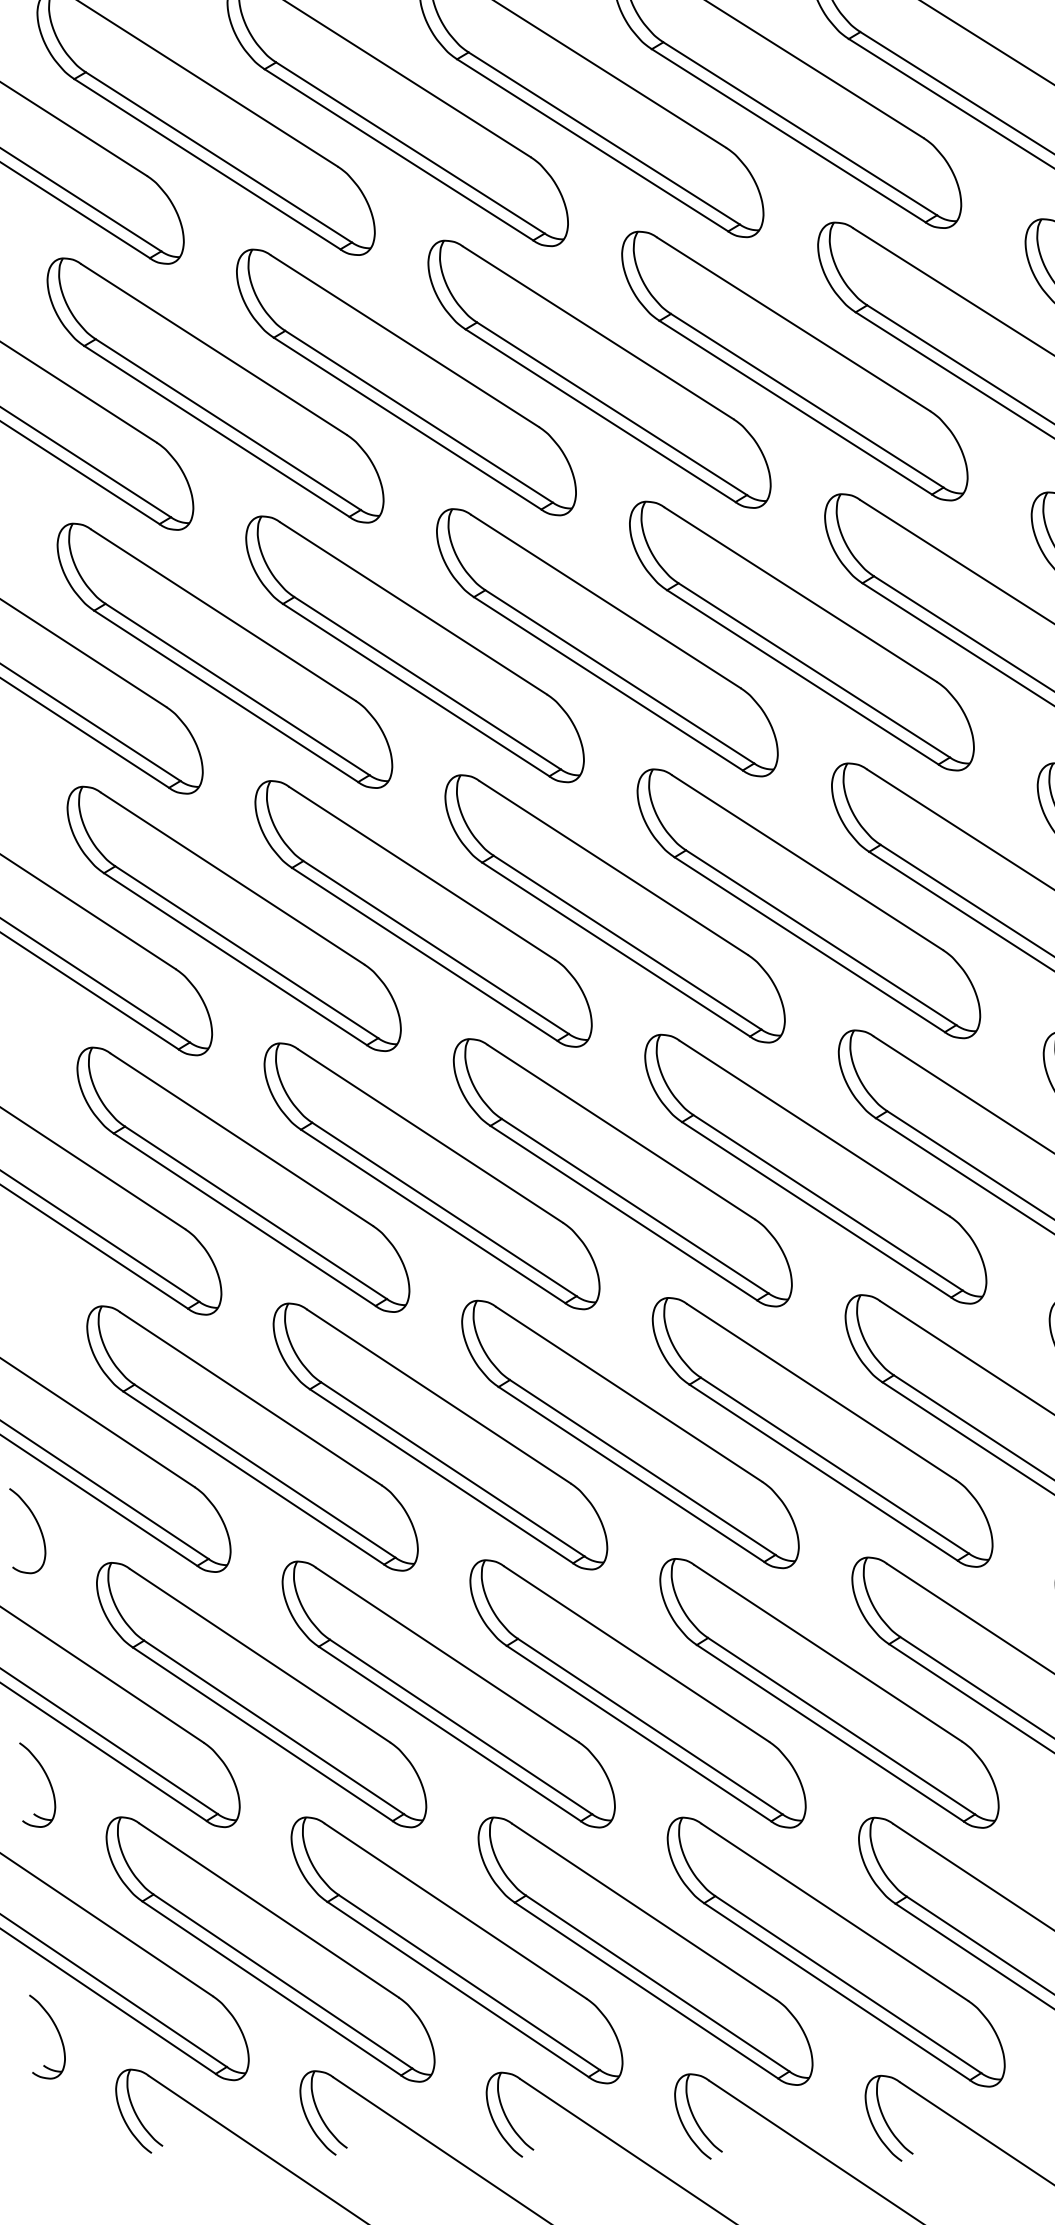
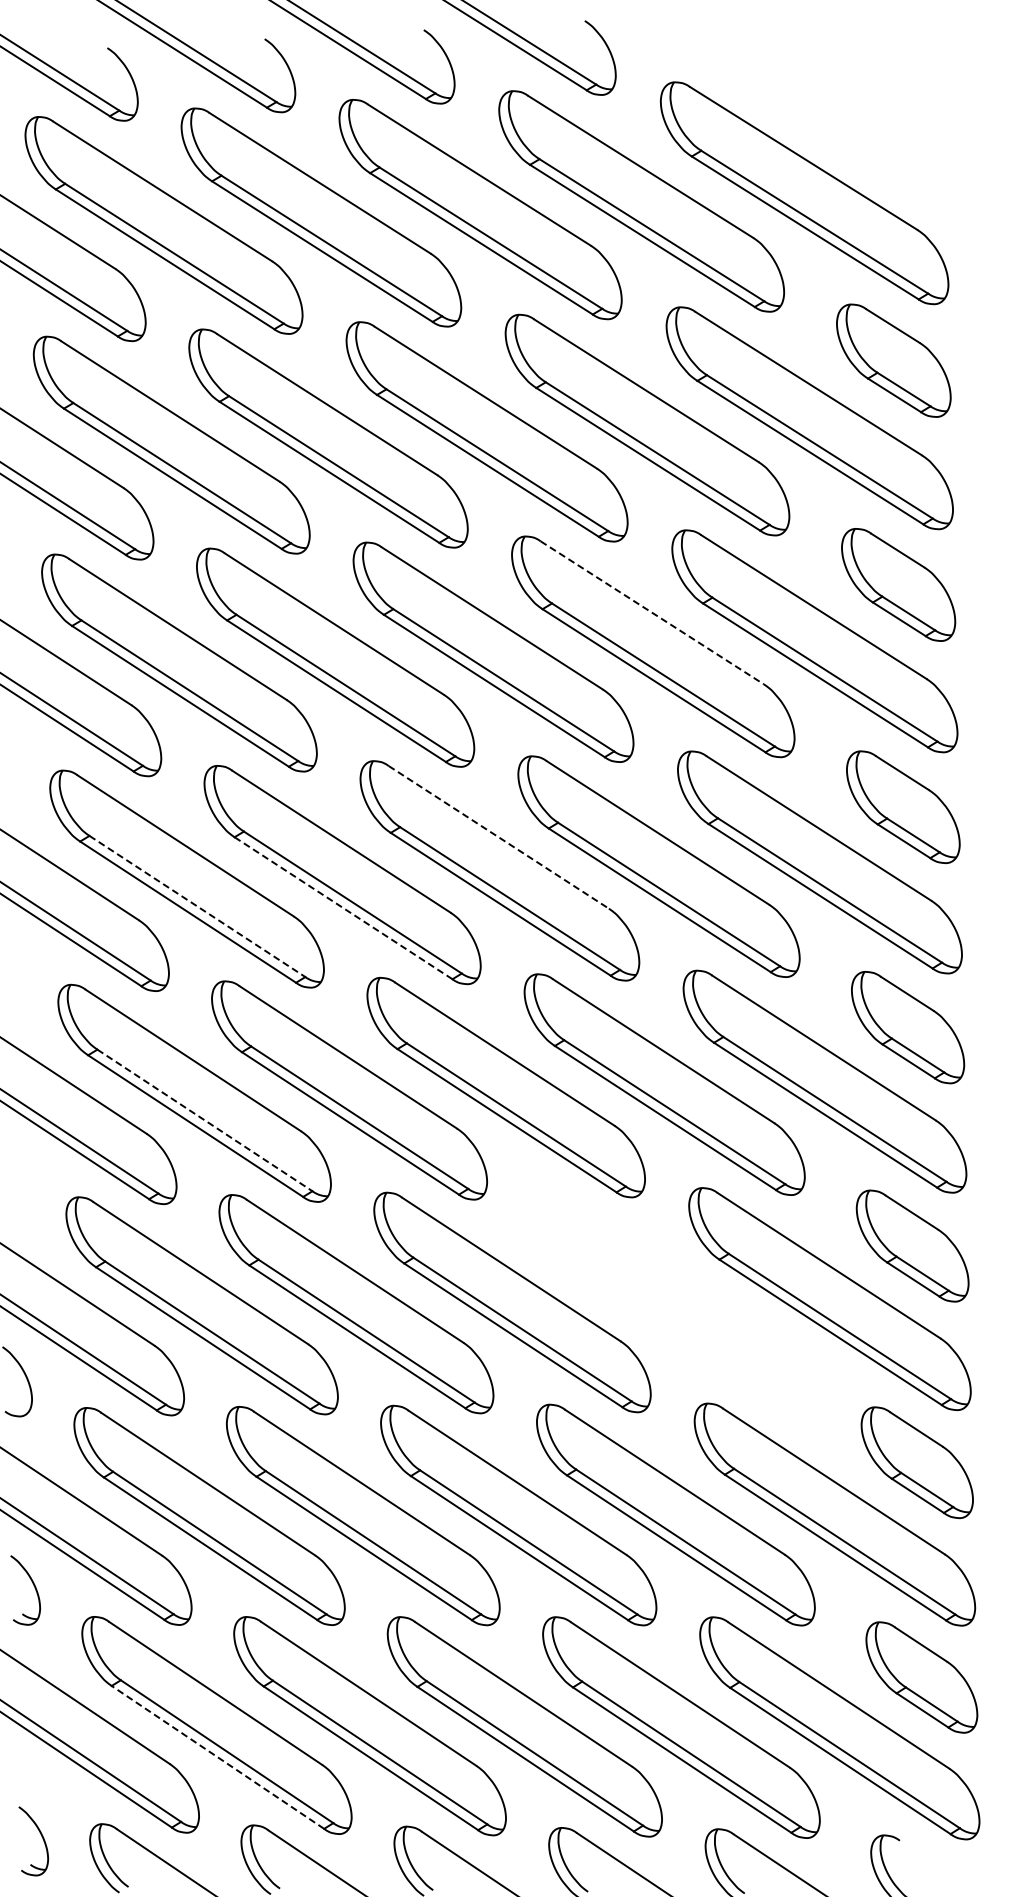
line: (800, 594) -> (652, 612), solid -> dashed
line: (614, 868) -> (499, 837), solid -> dashed
line: (246, 952) -> (197, 906), solid -> dashed
line: (424, 953) -> (343, 907), solid -> dashed
line: (255, 1212) -> (204, 1120), solid -> dashed
part: (821, 1432) -> (669, 1300), removed
line: (271, 1988) -> (217, 1757), solid -> dashed
part: (58, 2034) -> (42, 1839), moved

